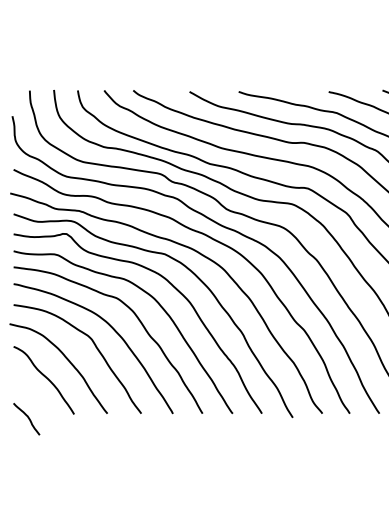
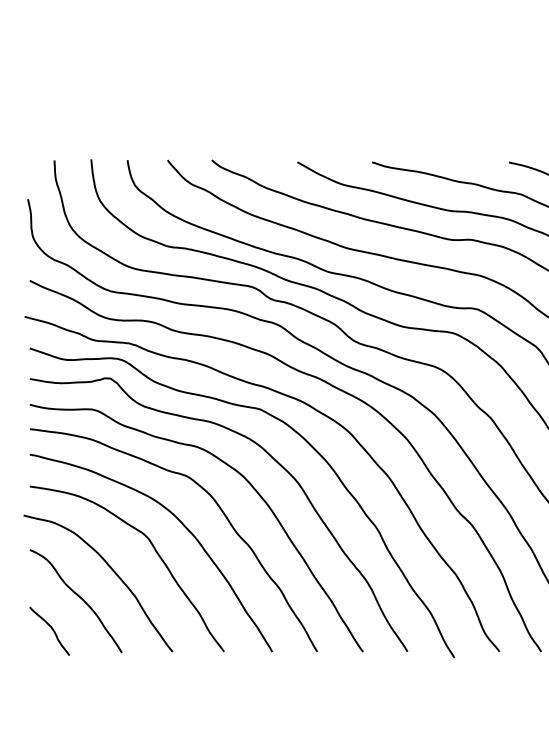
curve: (28, 419) -> (52, 631), moved

